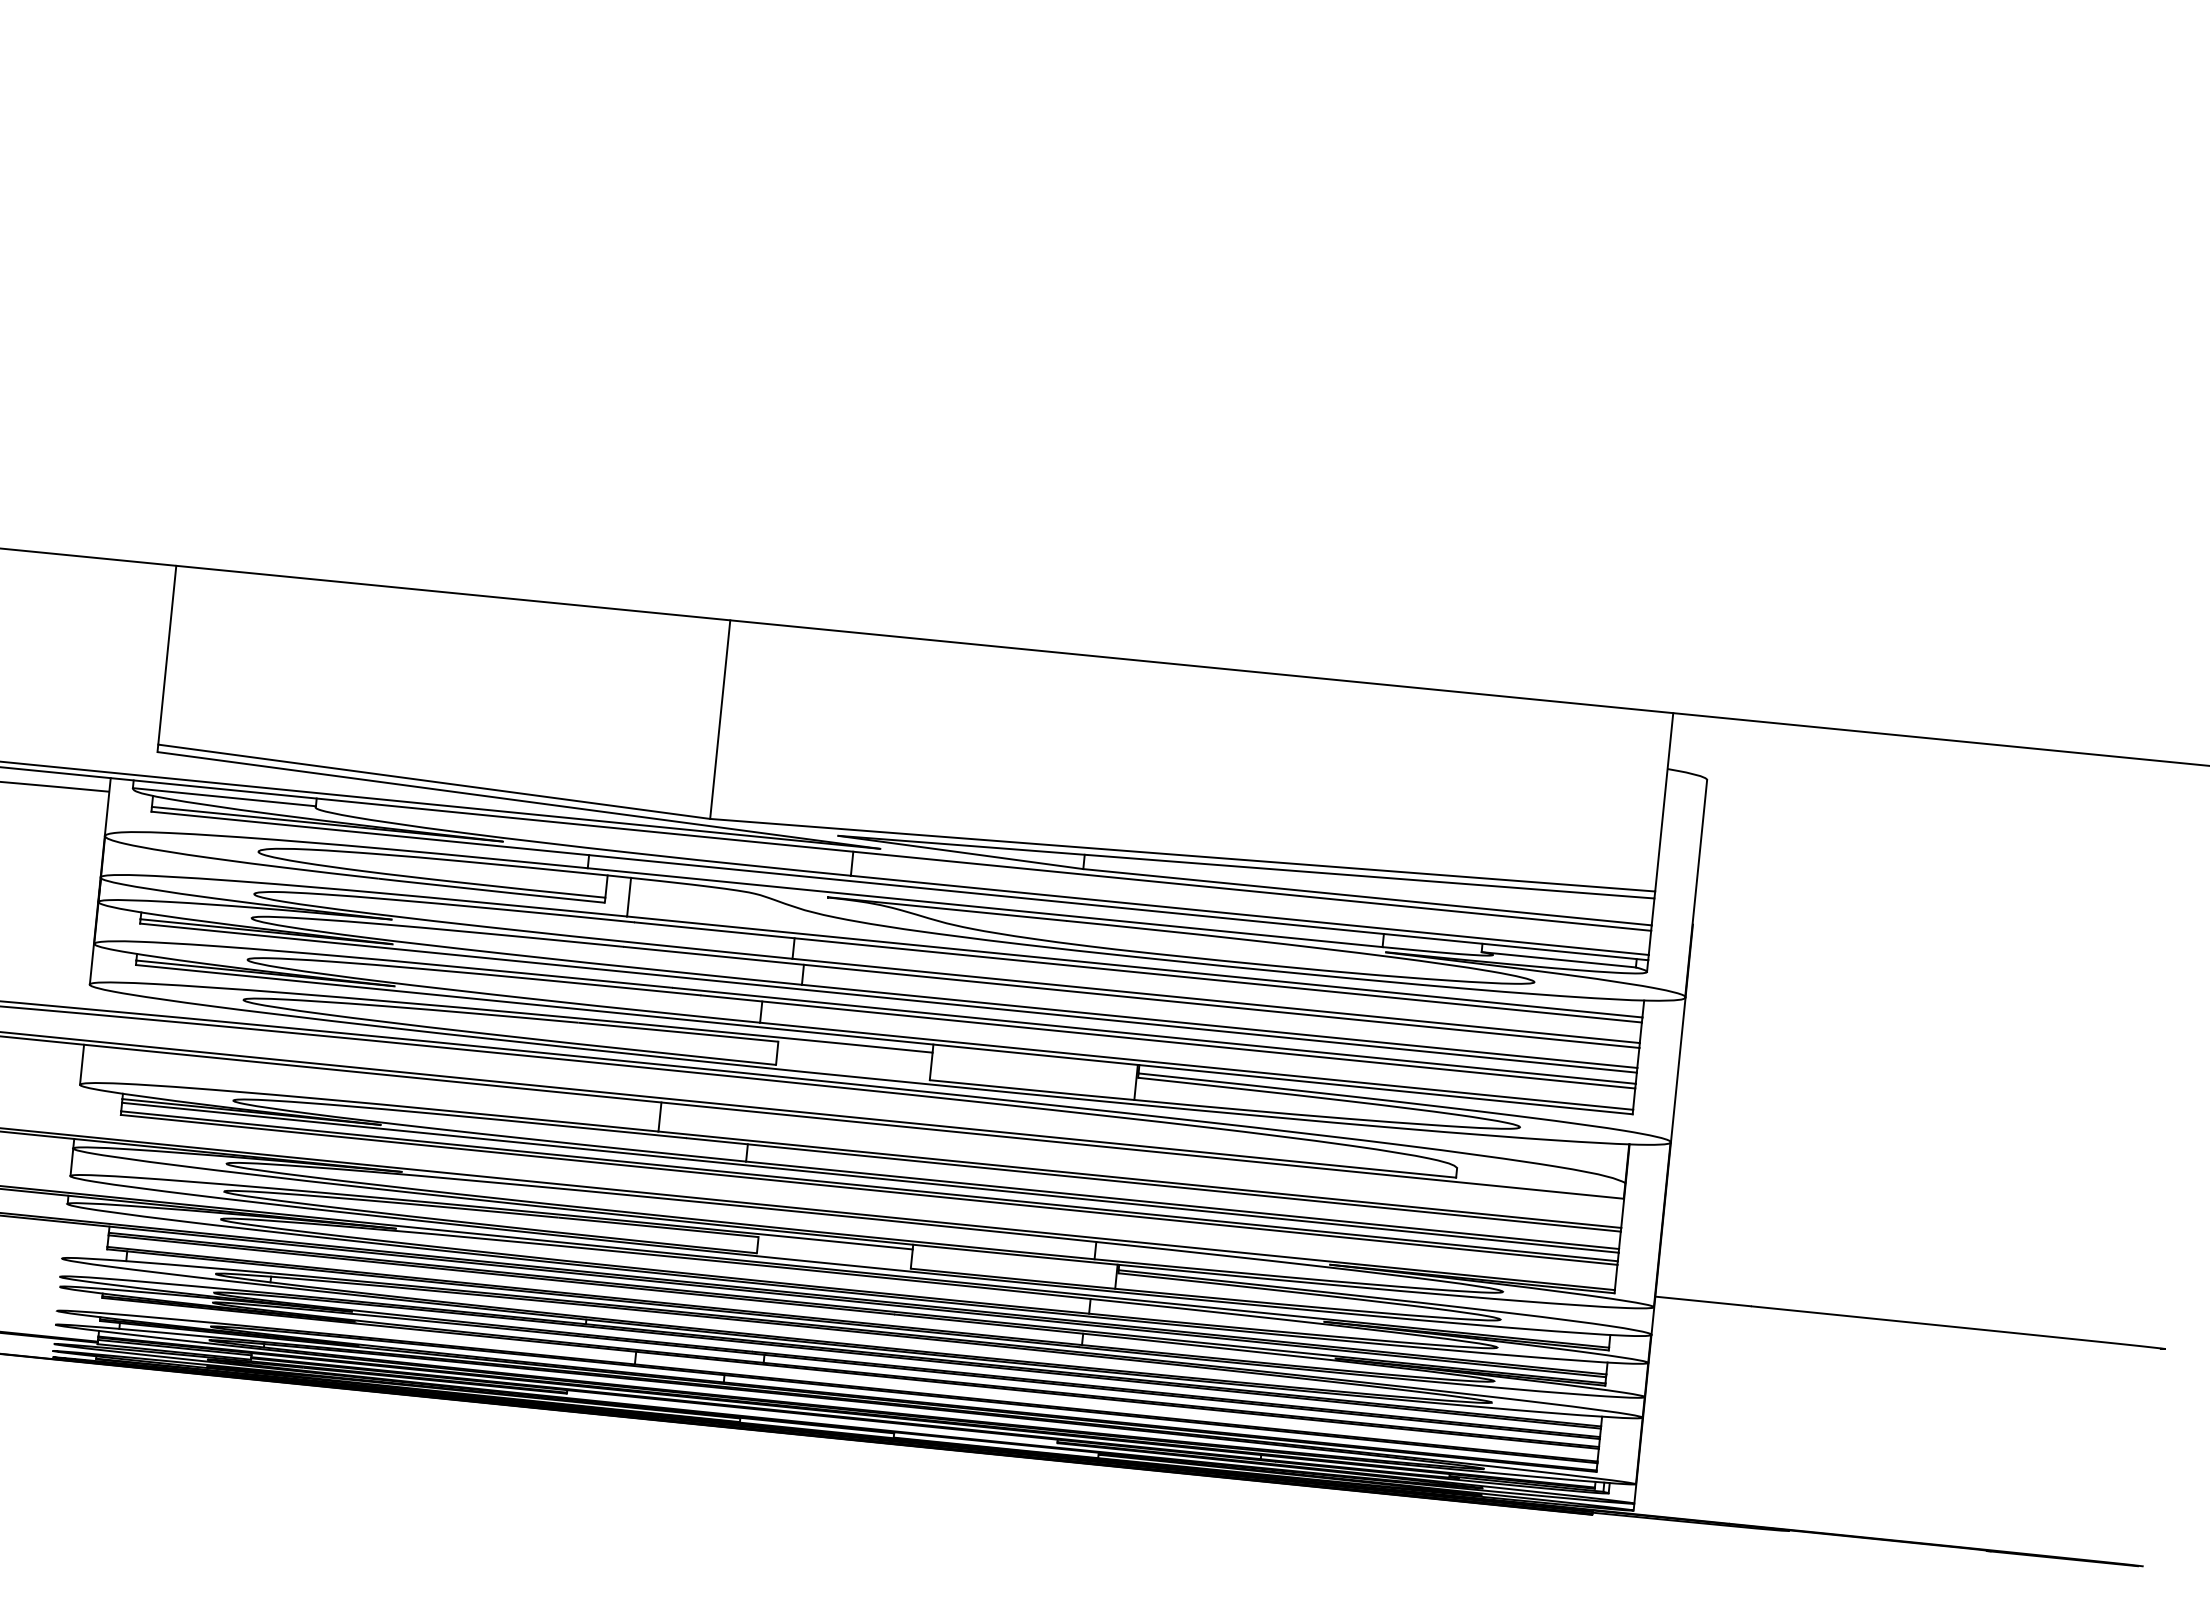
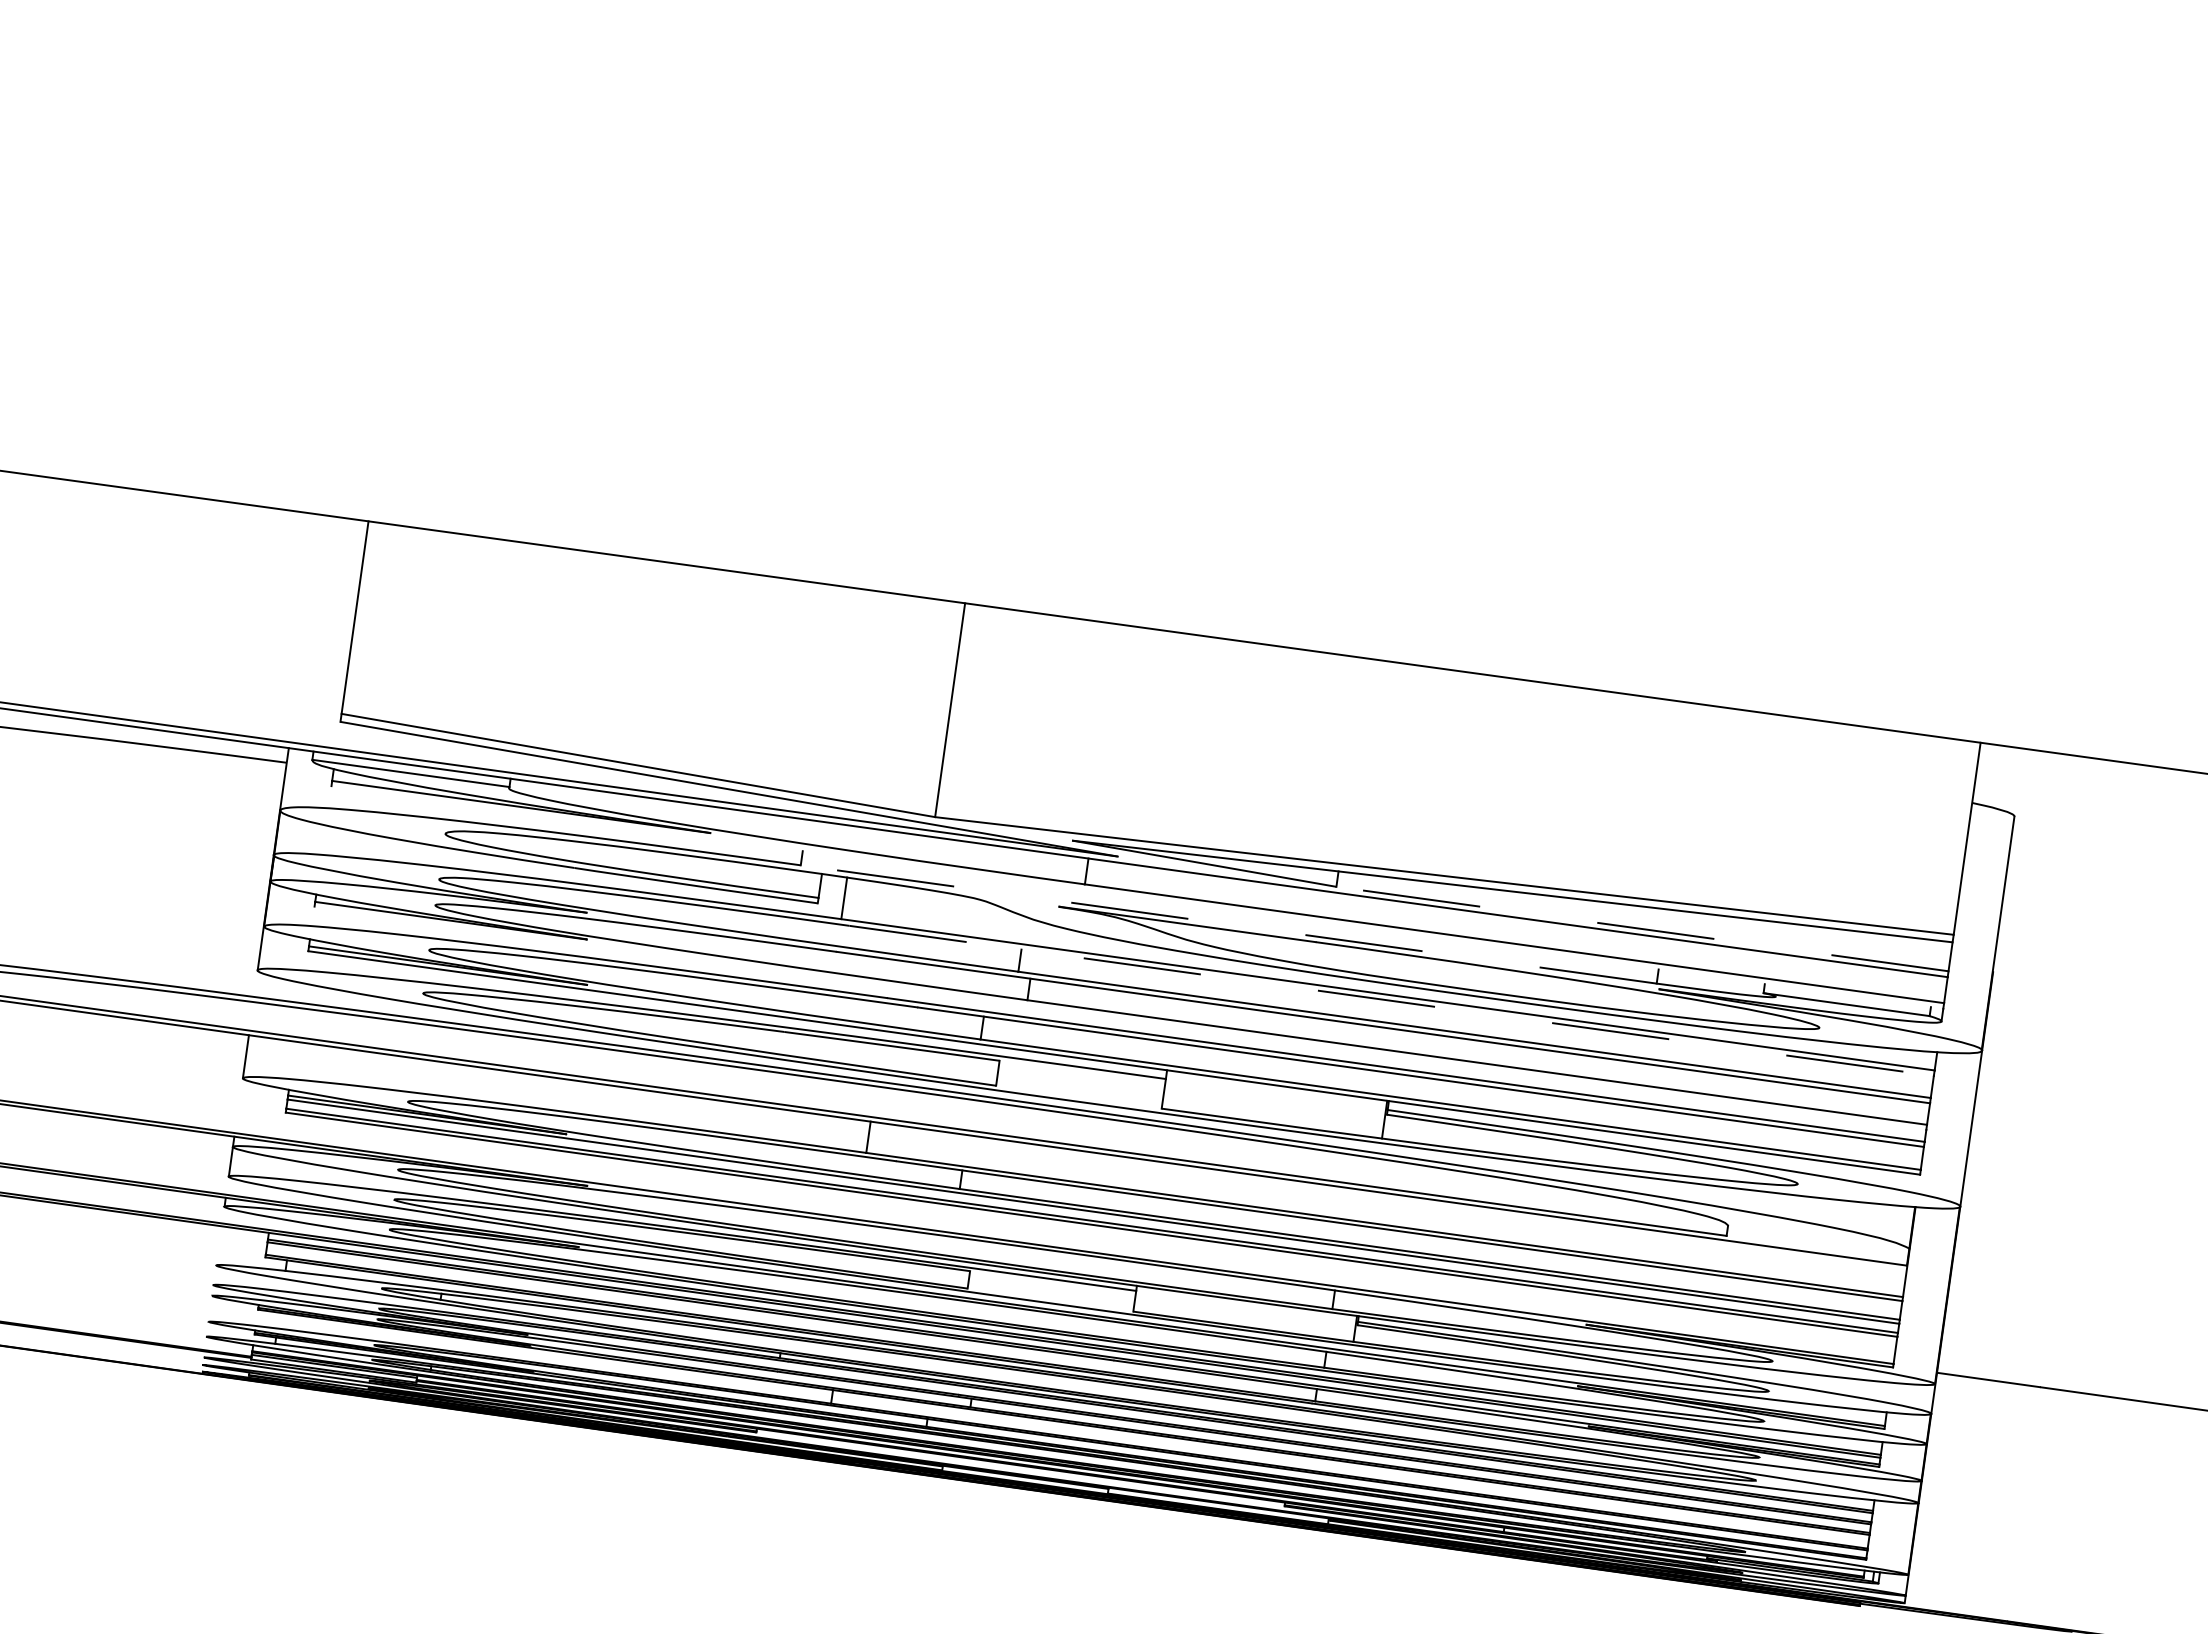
line: (899, 885) -> (1137, 896), removed
line: (1367, 897) -> (1642, 929), solid -> dashed
line: (984, 907) -> (1228, 924), solid -> dashed
line: (1138, 972) -> (1391, 1000), solid -> dashed
line: (888, 997) -> (1120, 1017), removed

